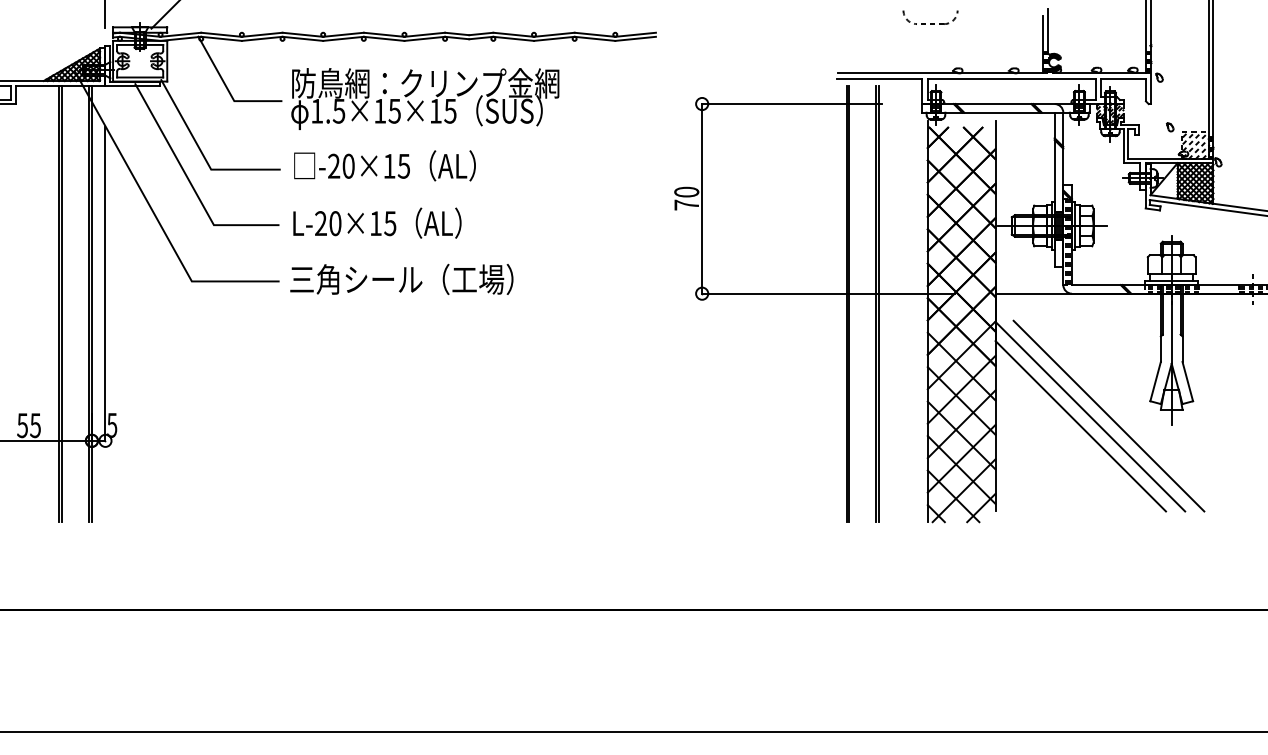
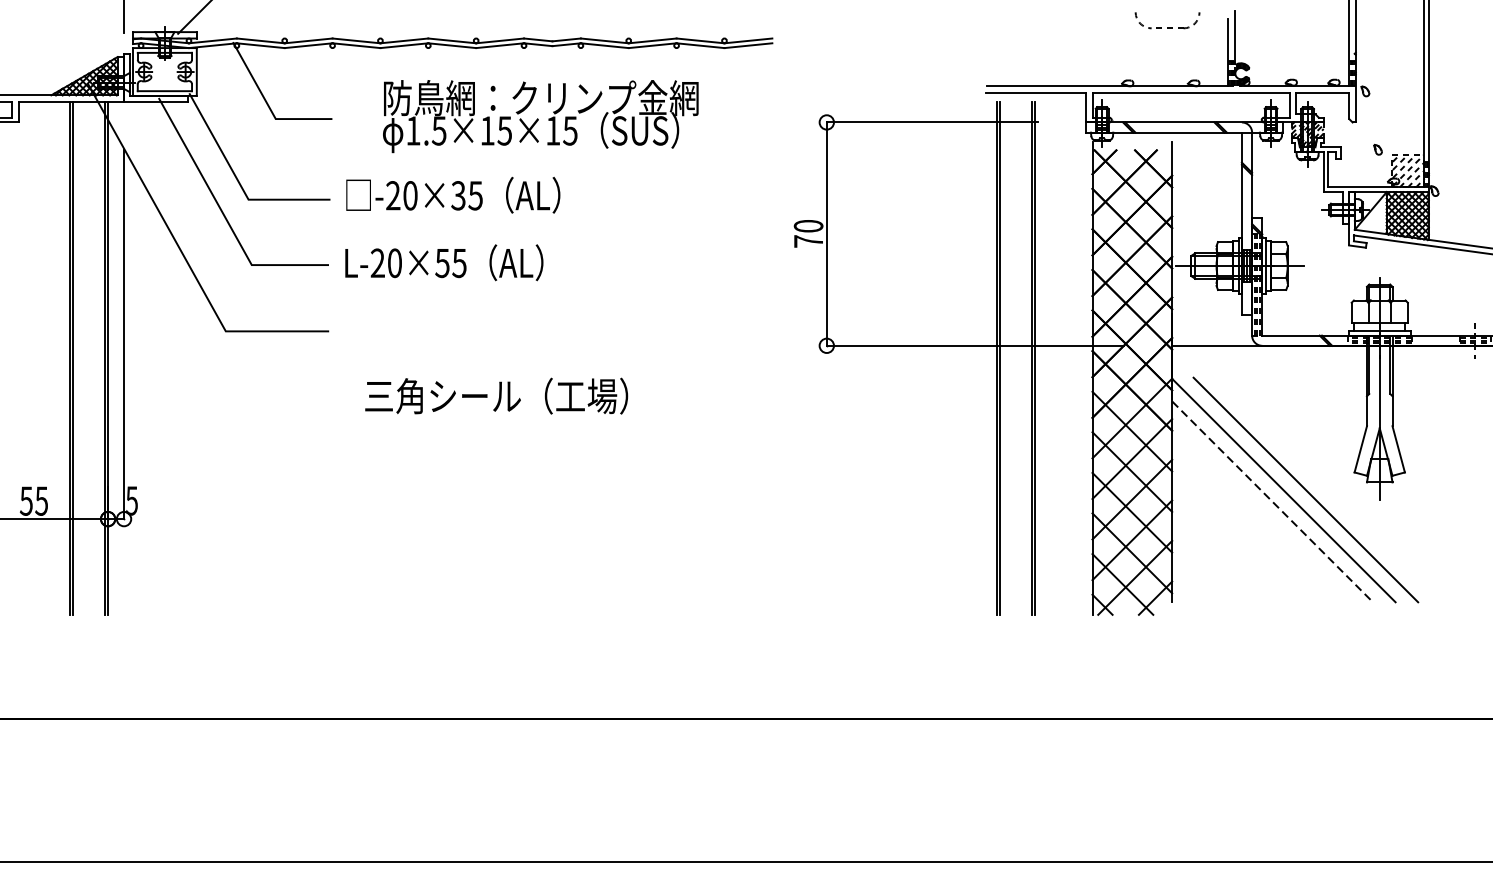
part: (930, 17) -> (1167, 20), moved
text: (425, 98) -> (540, 115), moved
text: (389, 165) -> (458, 194), -20×15 -> -20×35
text: (375, 223) -> (442, 263), L-20×15 -> L-20×55
text: (401, 278) -> (496, 395), moved
line: (1081, 426) -> (1273, 502), solid -> dashed

